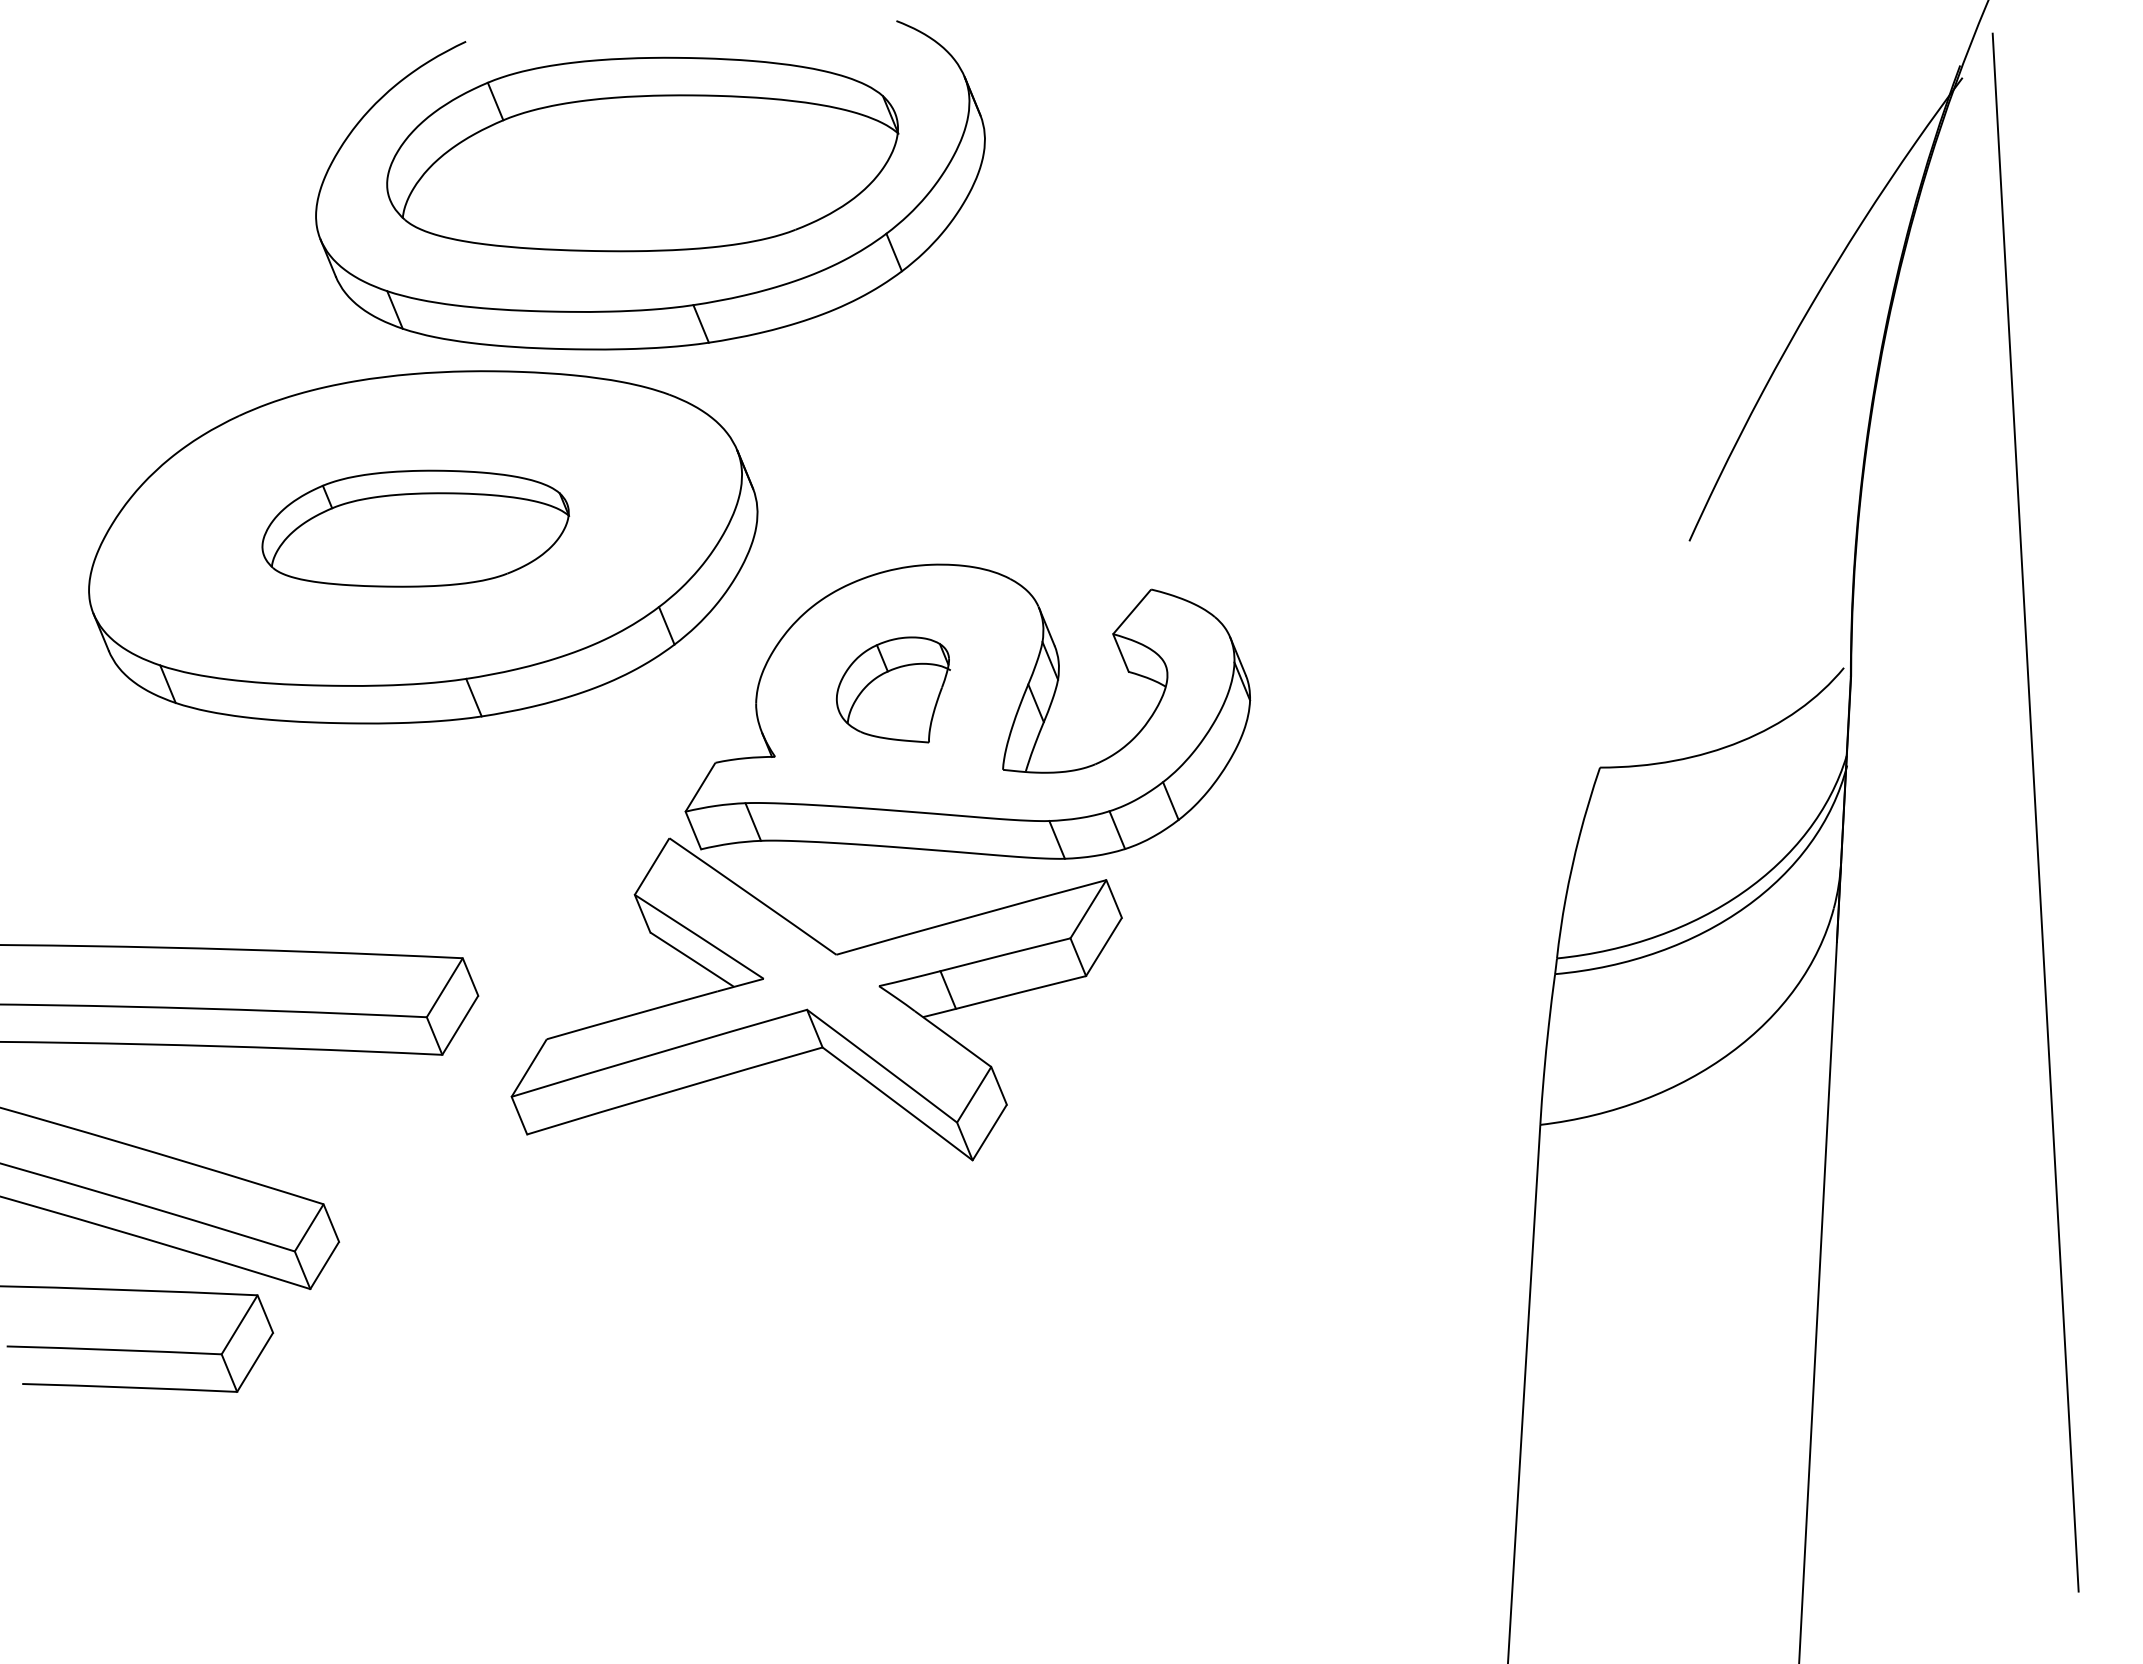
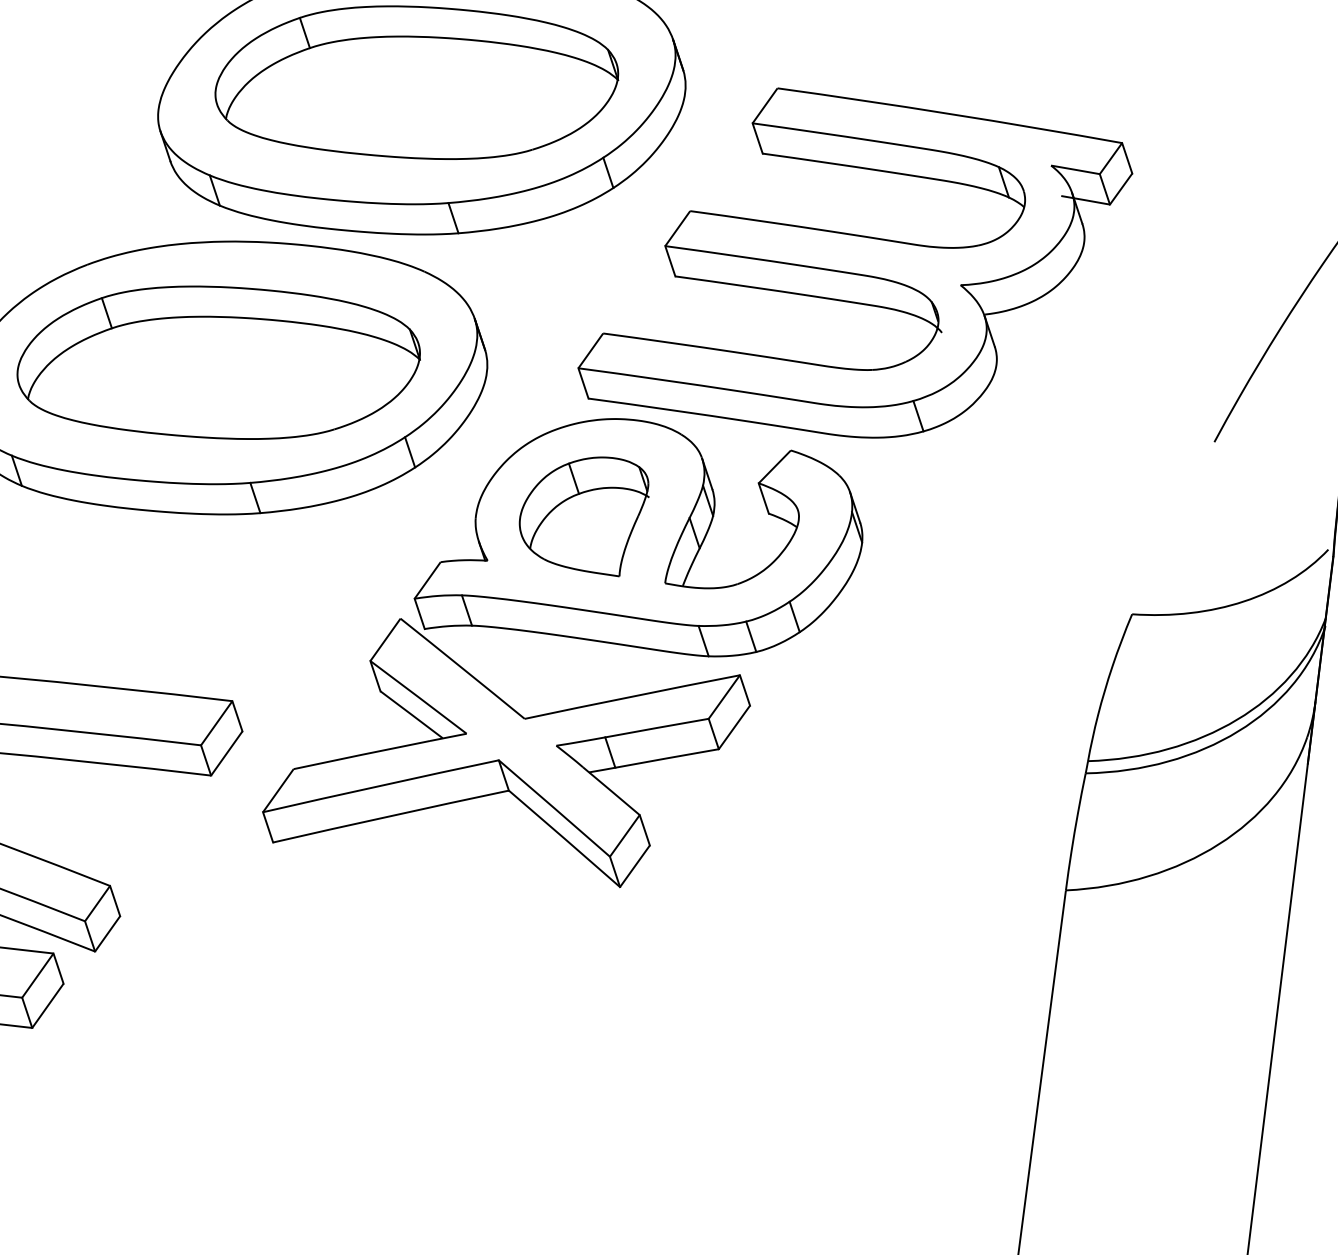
part: (1216, 348) -> (855, 265), added
part: (415, 528) -> (218, 362), size x1.67
part: (893, 689) -> (583, 514), size x1.43

